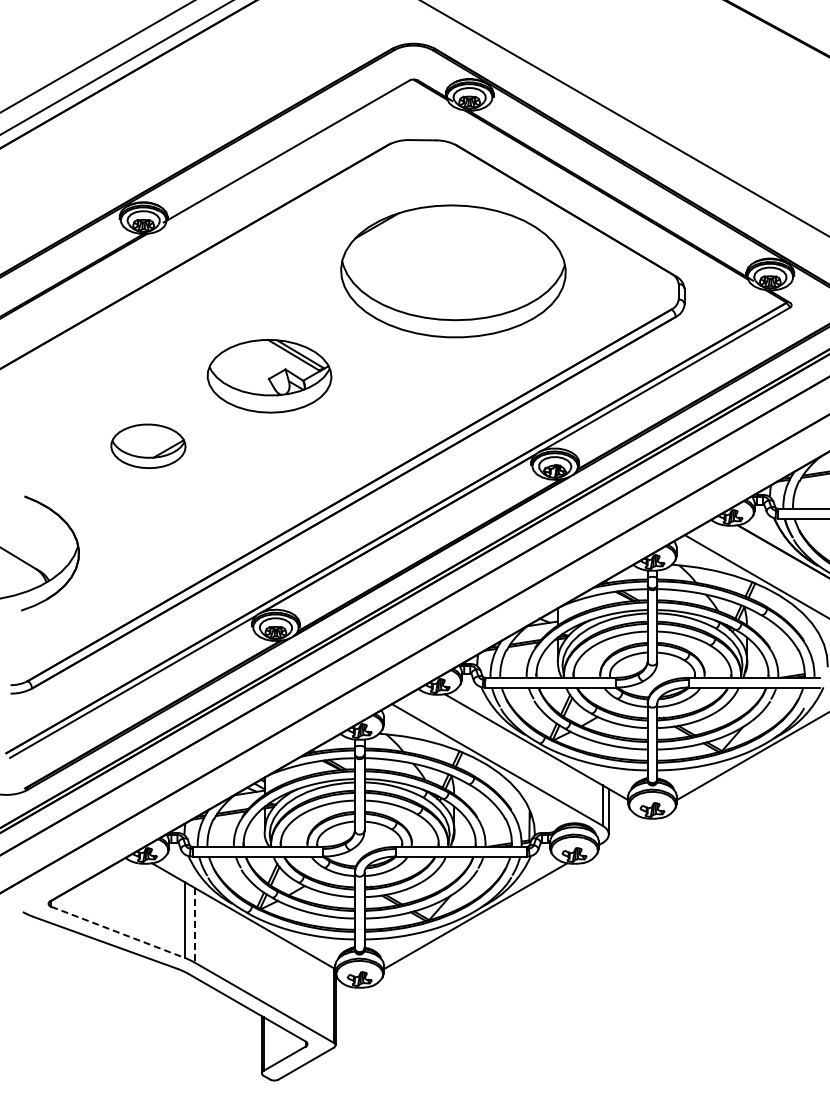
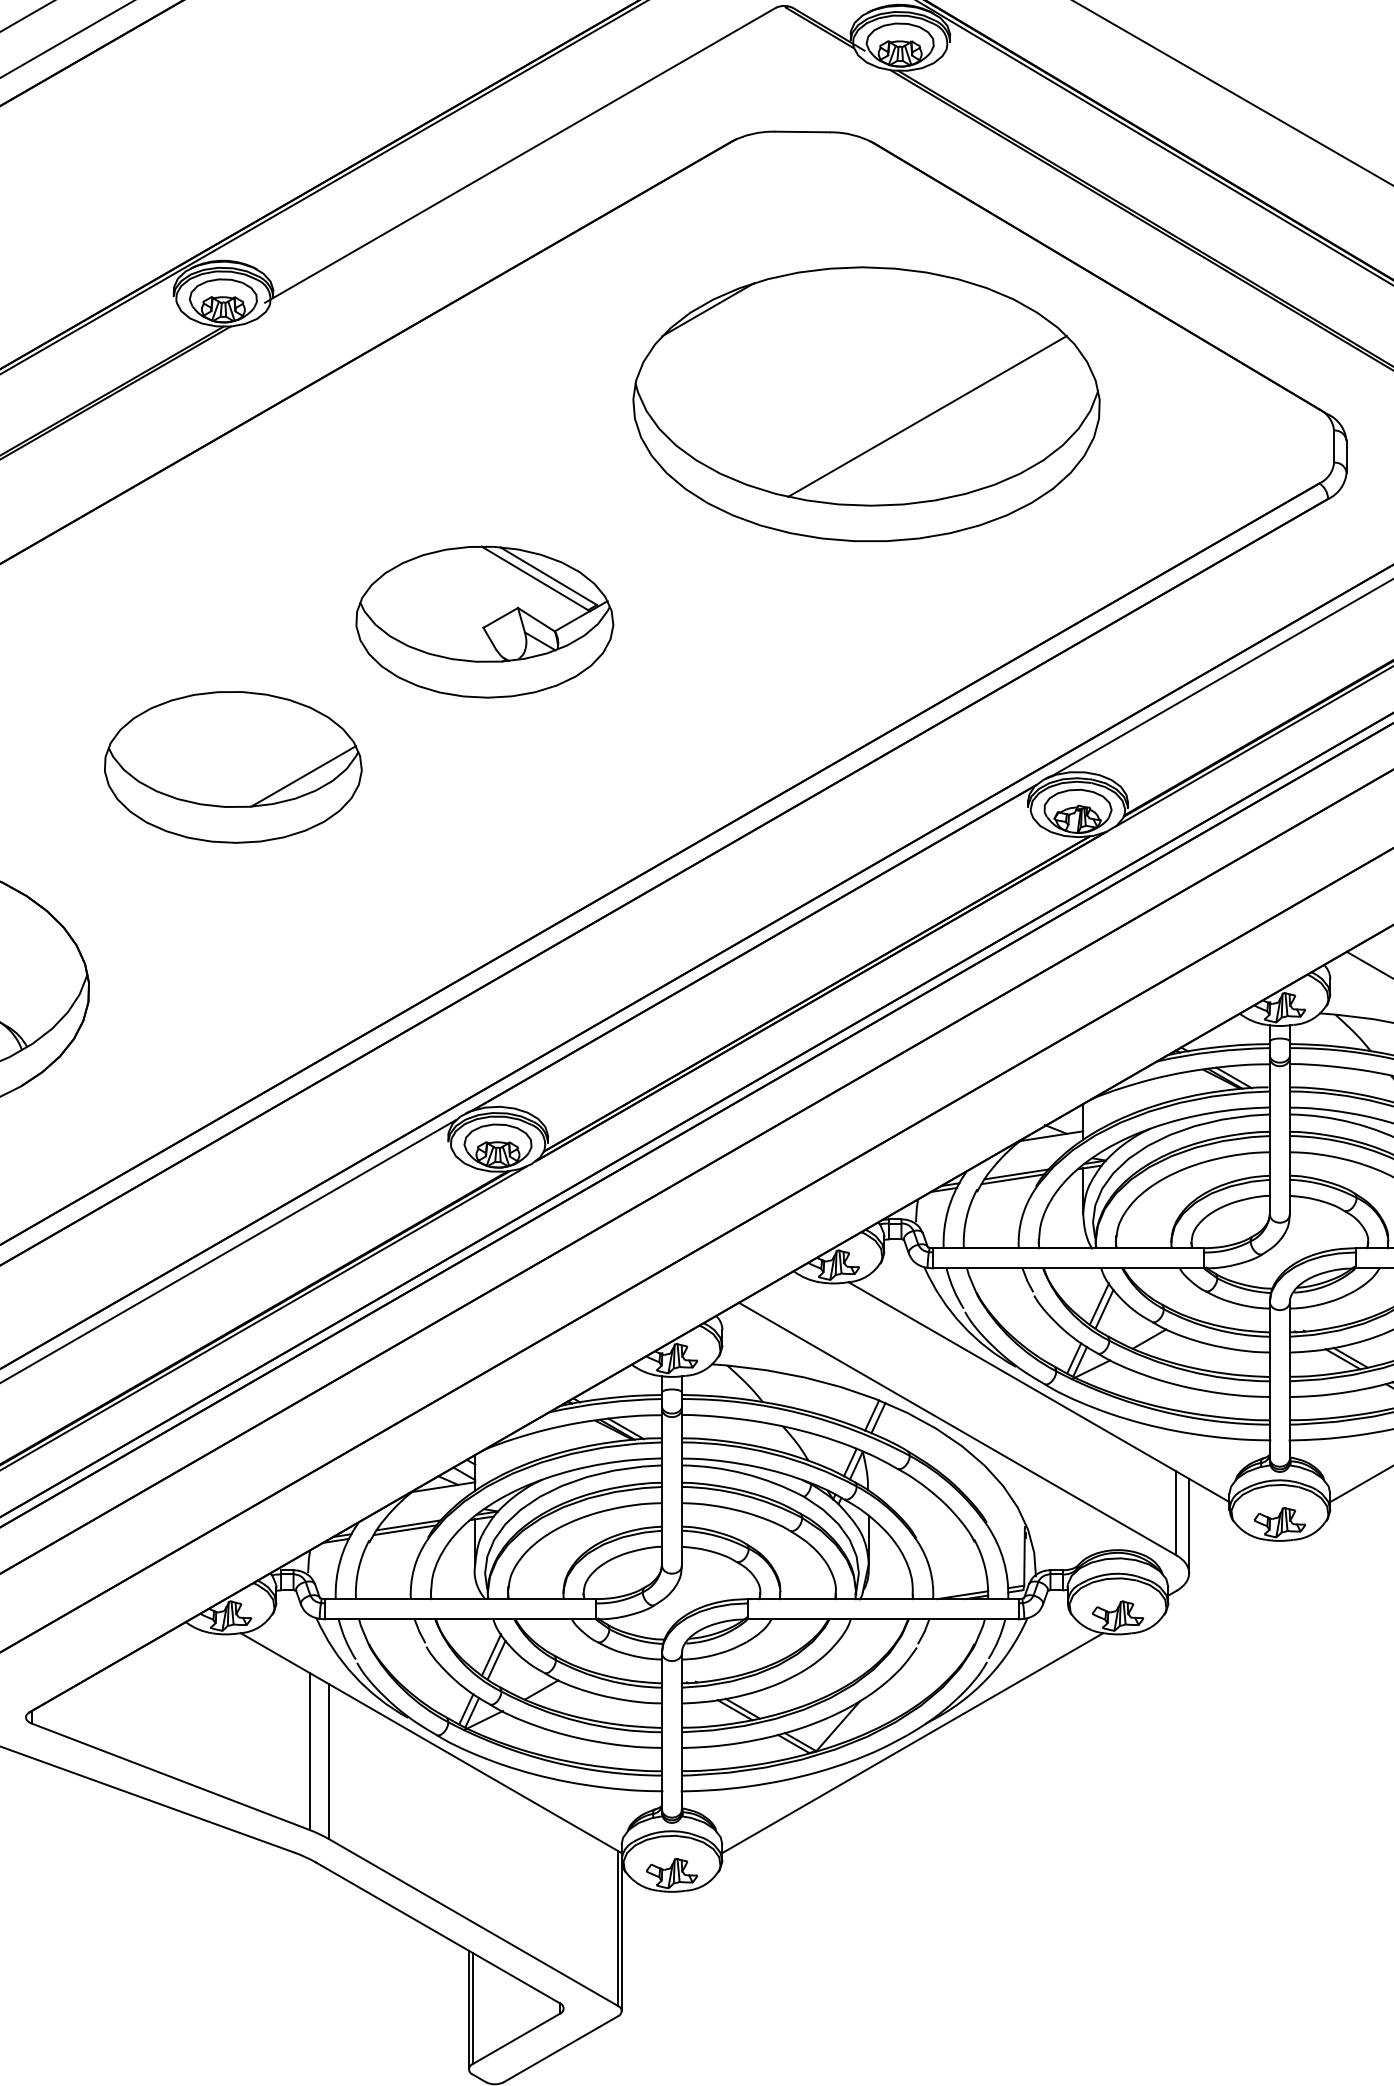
line: (482, 276) -> (926, 414), added
part: (148, 446) -> (233, 767), size x1.67
line: (194, 925) -> (328, 1762), dashed -> solid
line: (118, 932) -> (171, 1776), dashed -> solid

